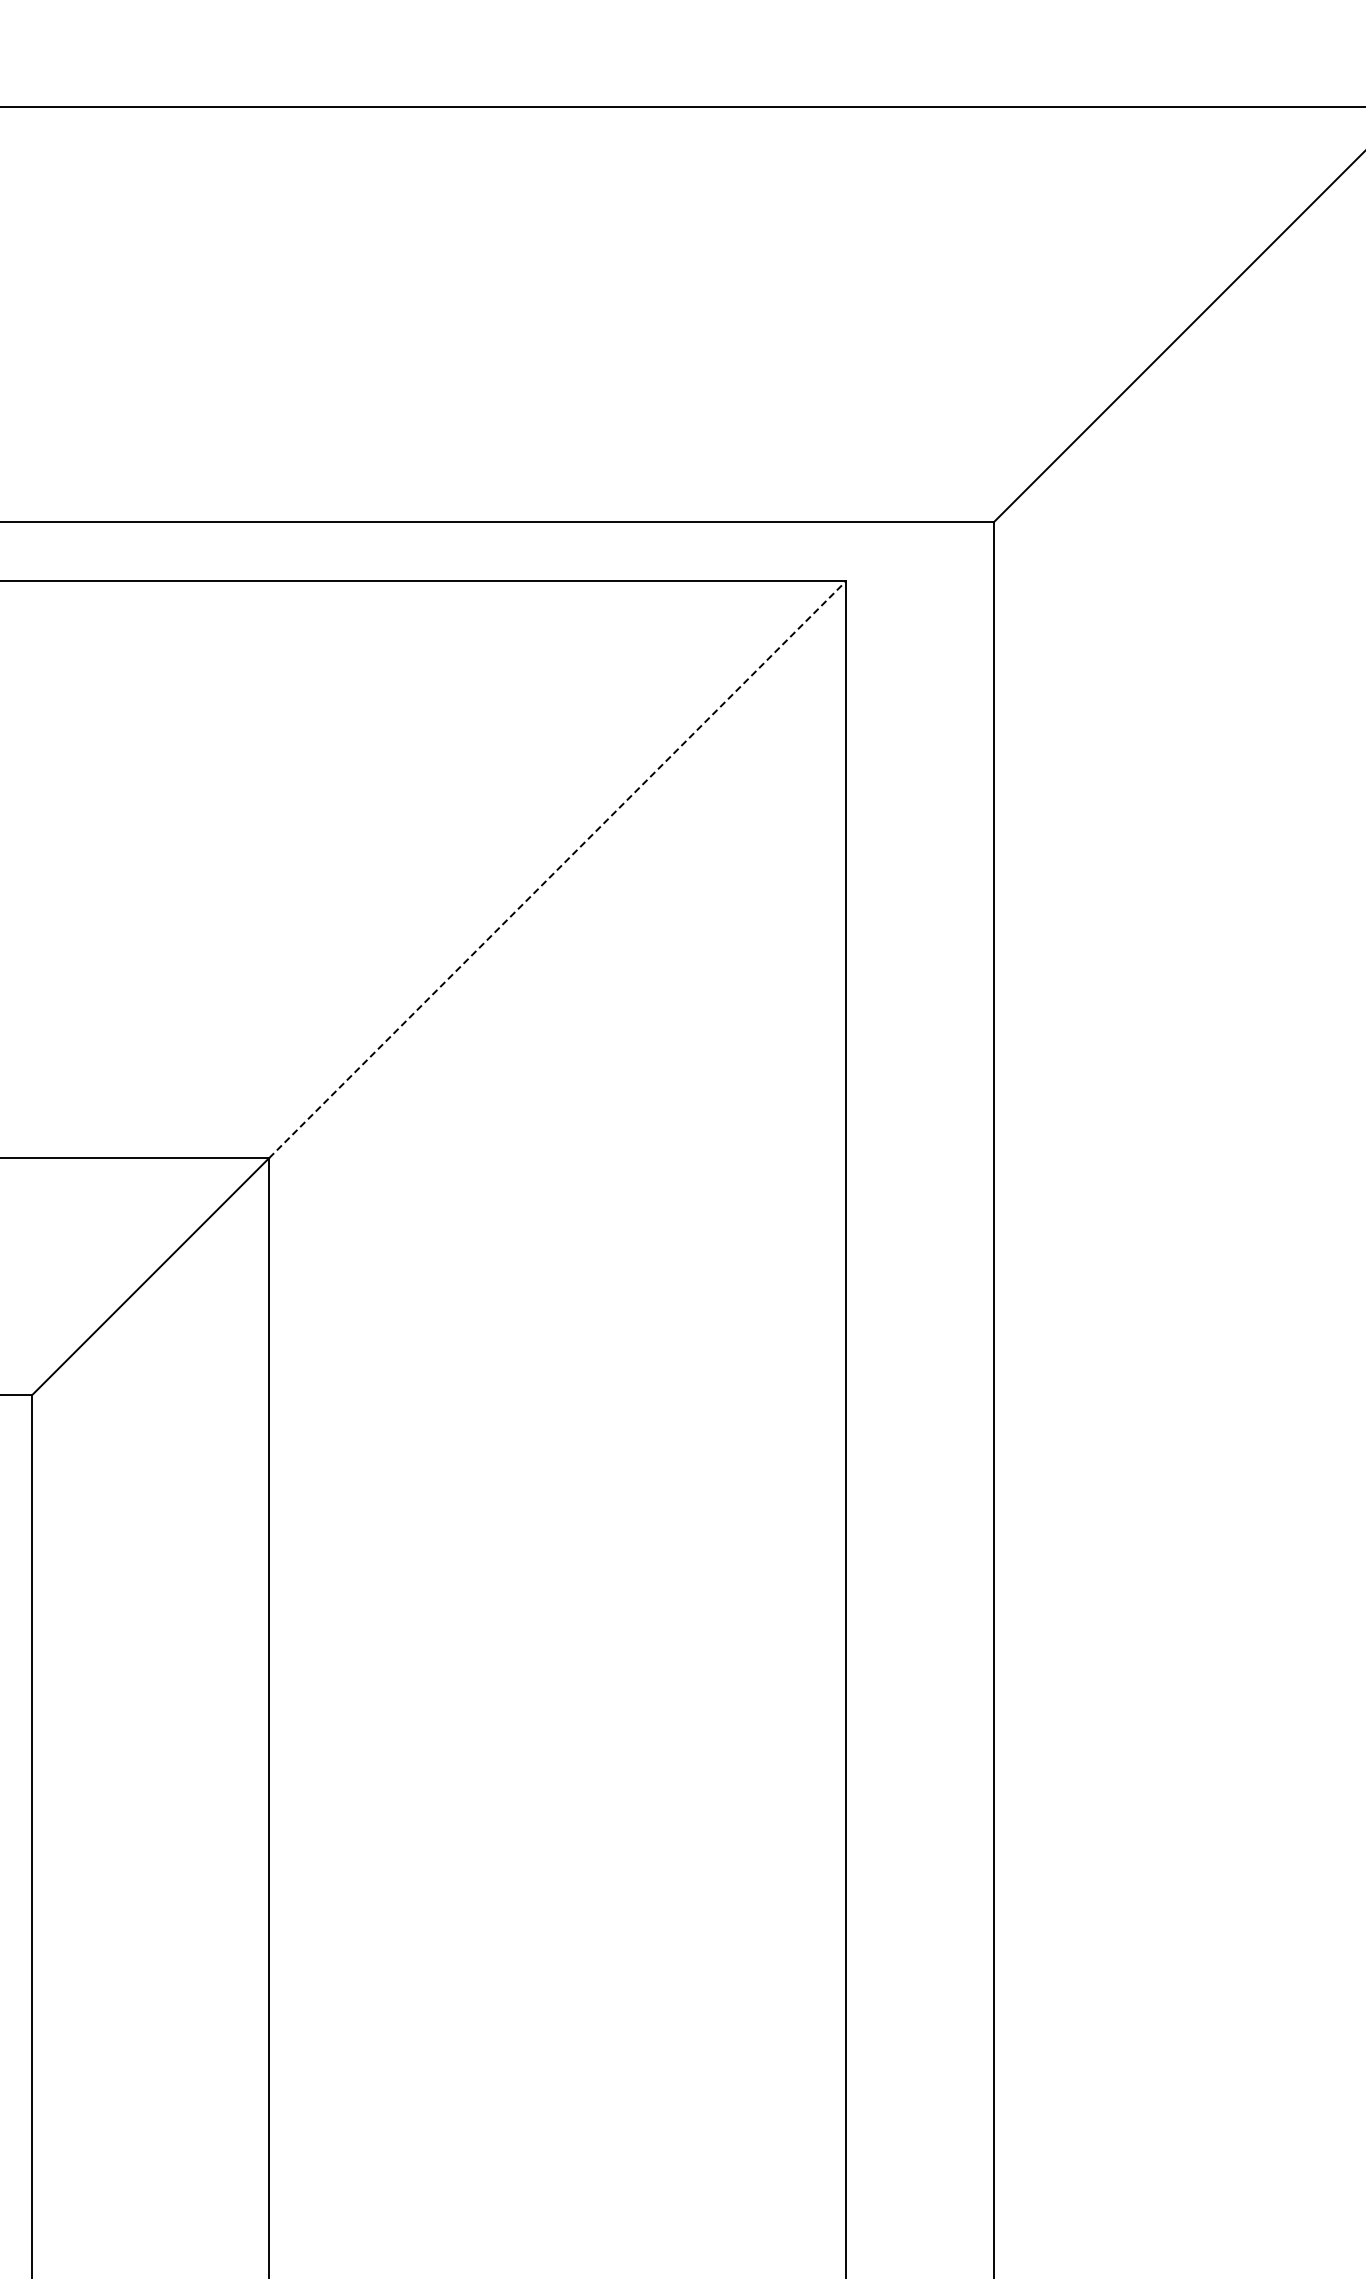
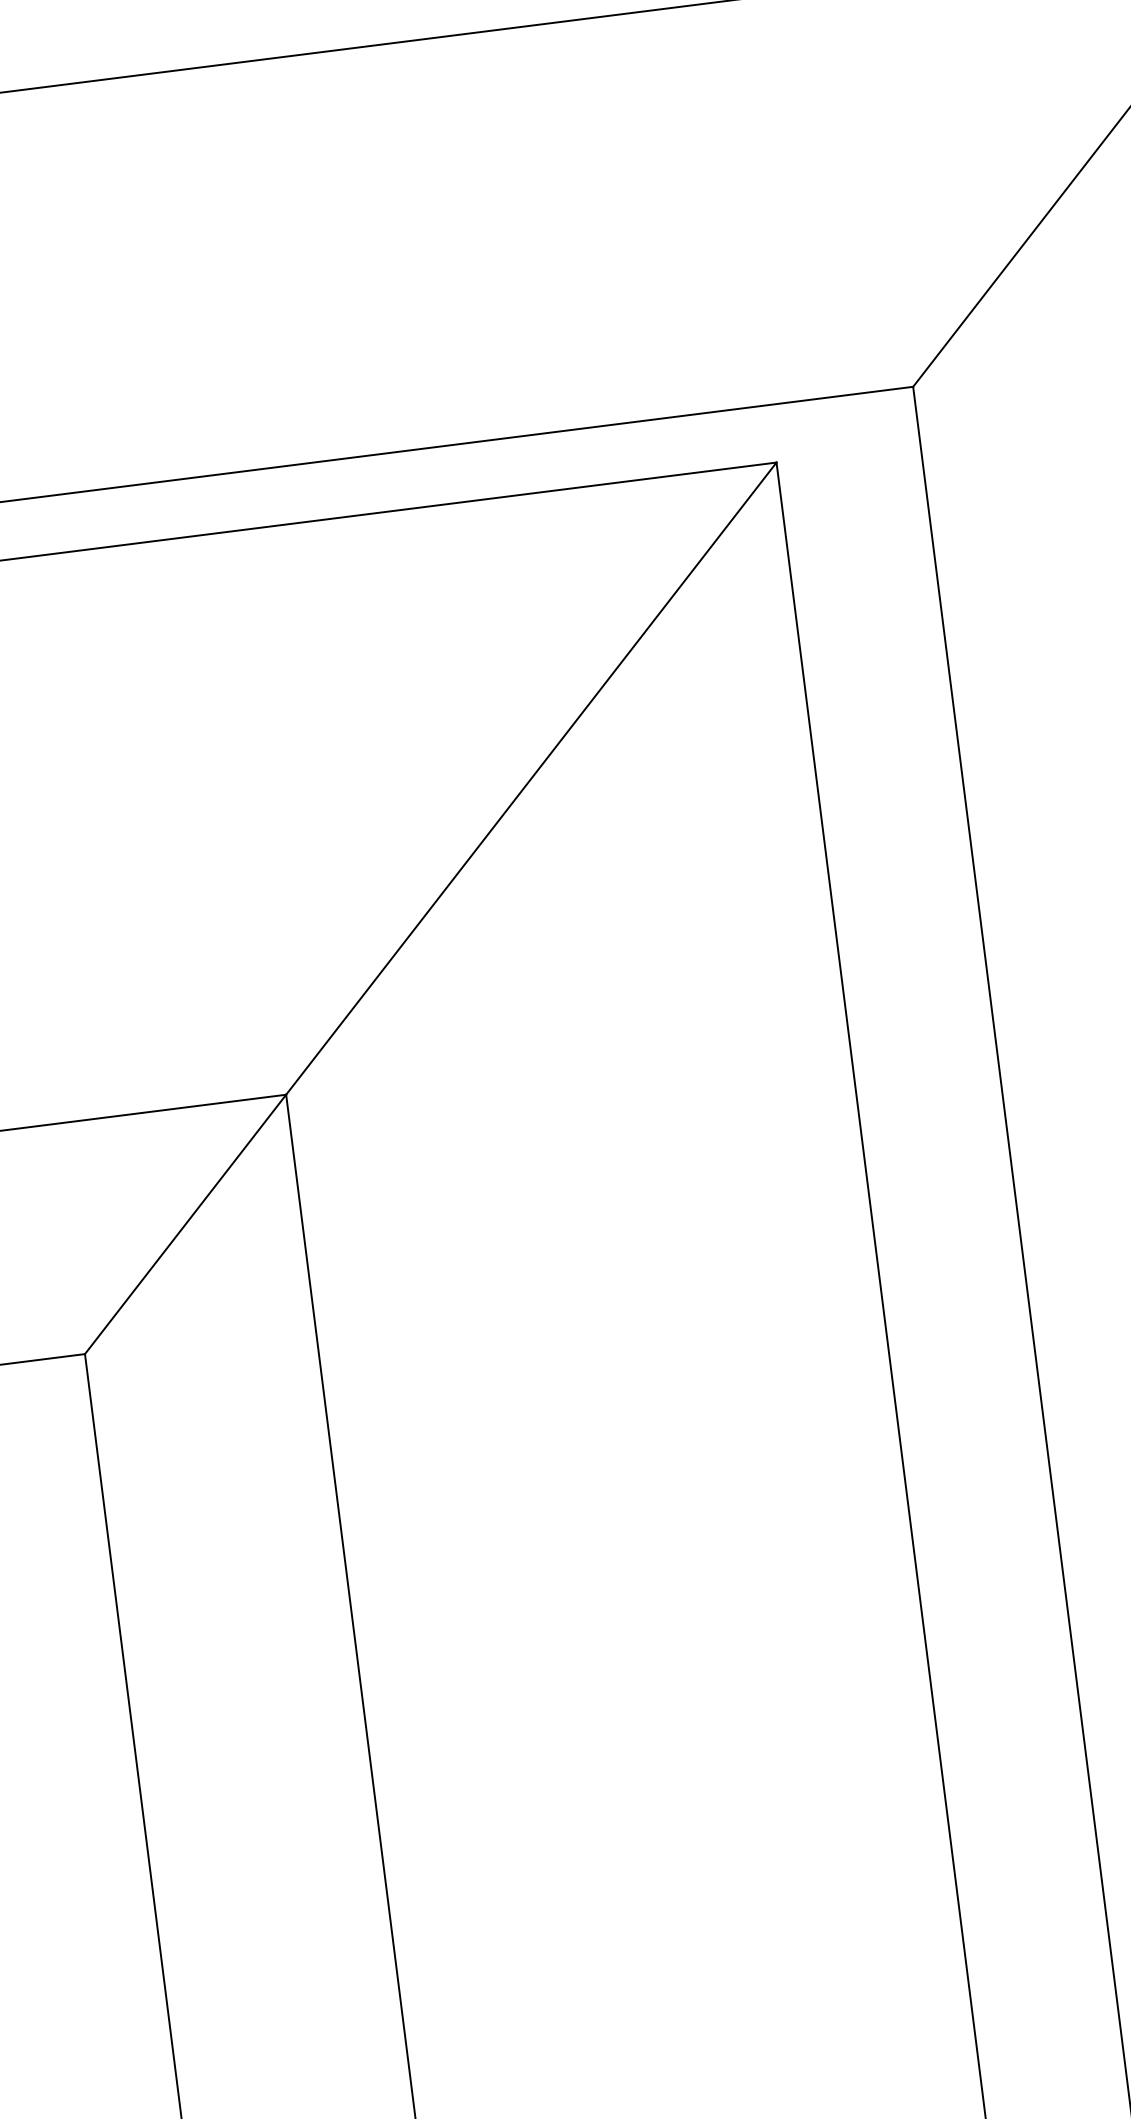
line: (558, 869) -> (532, 778), dashed -> solid

